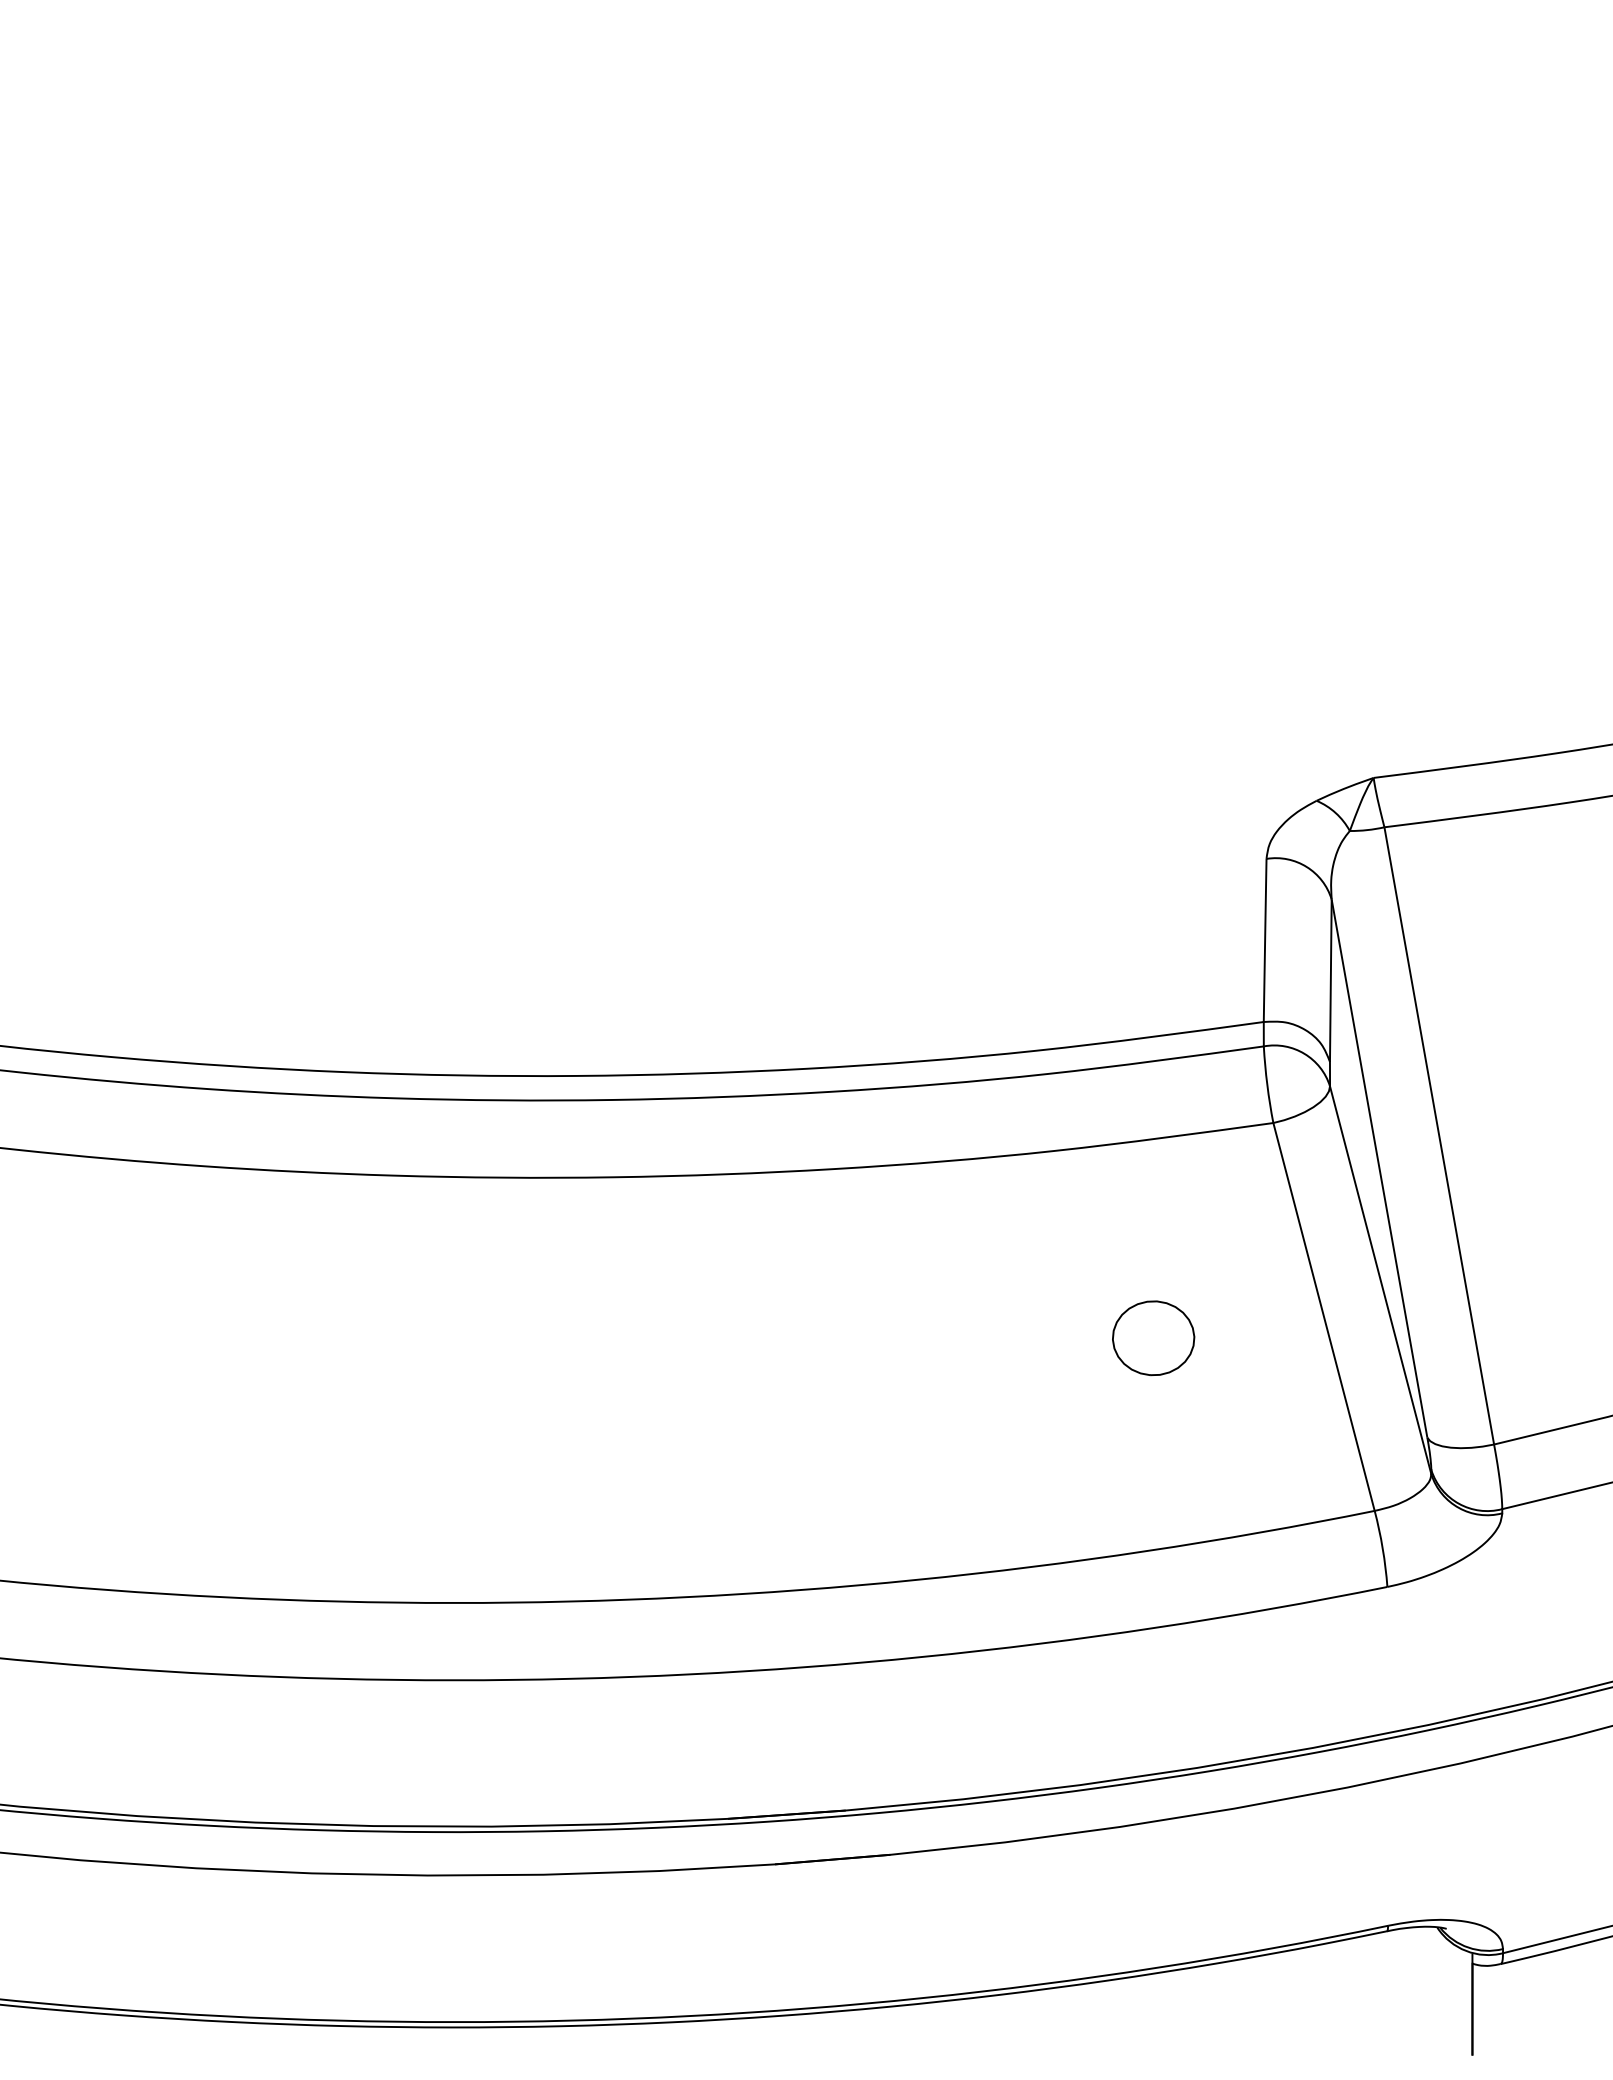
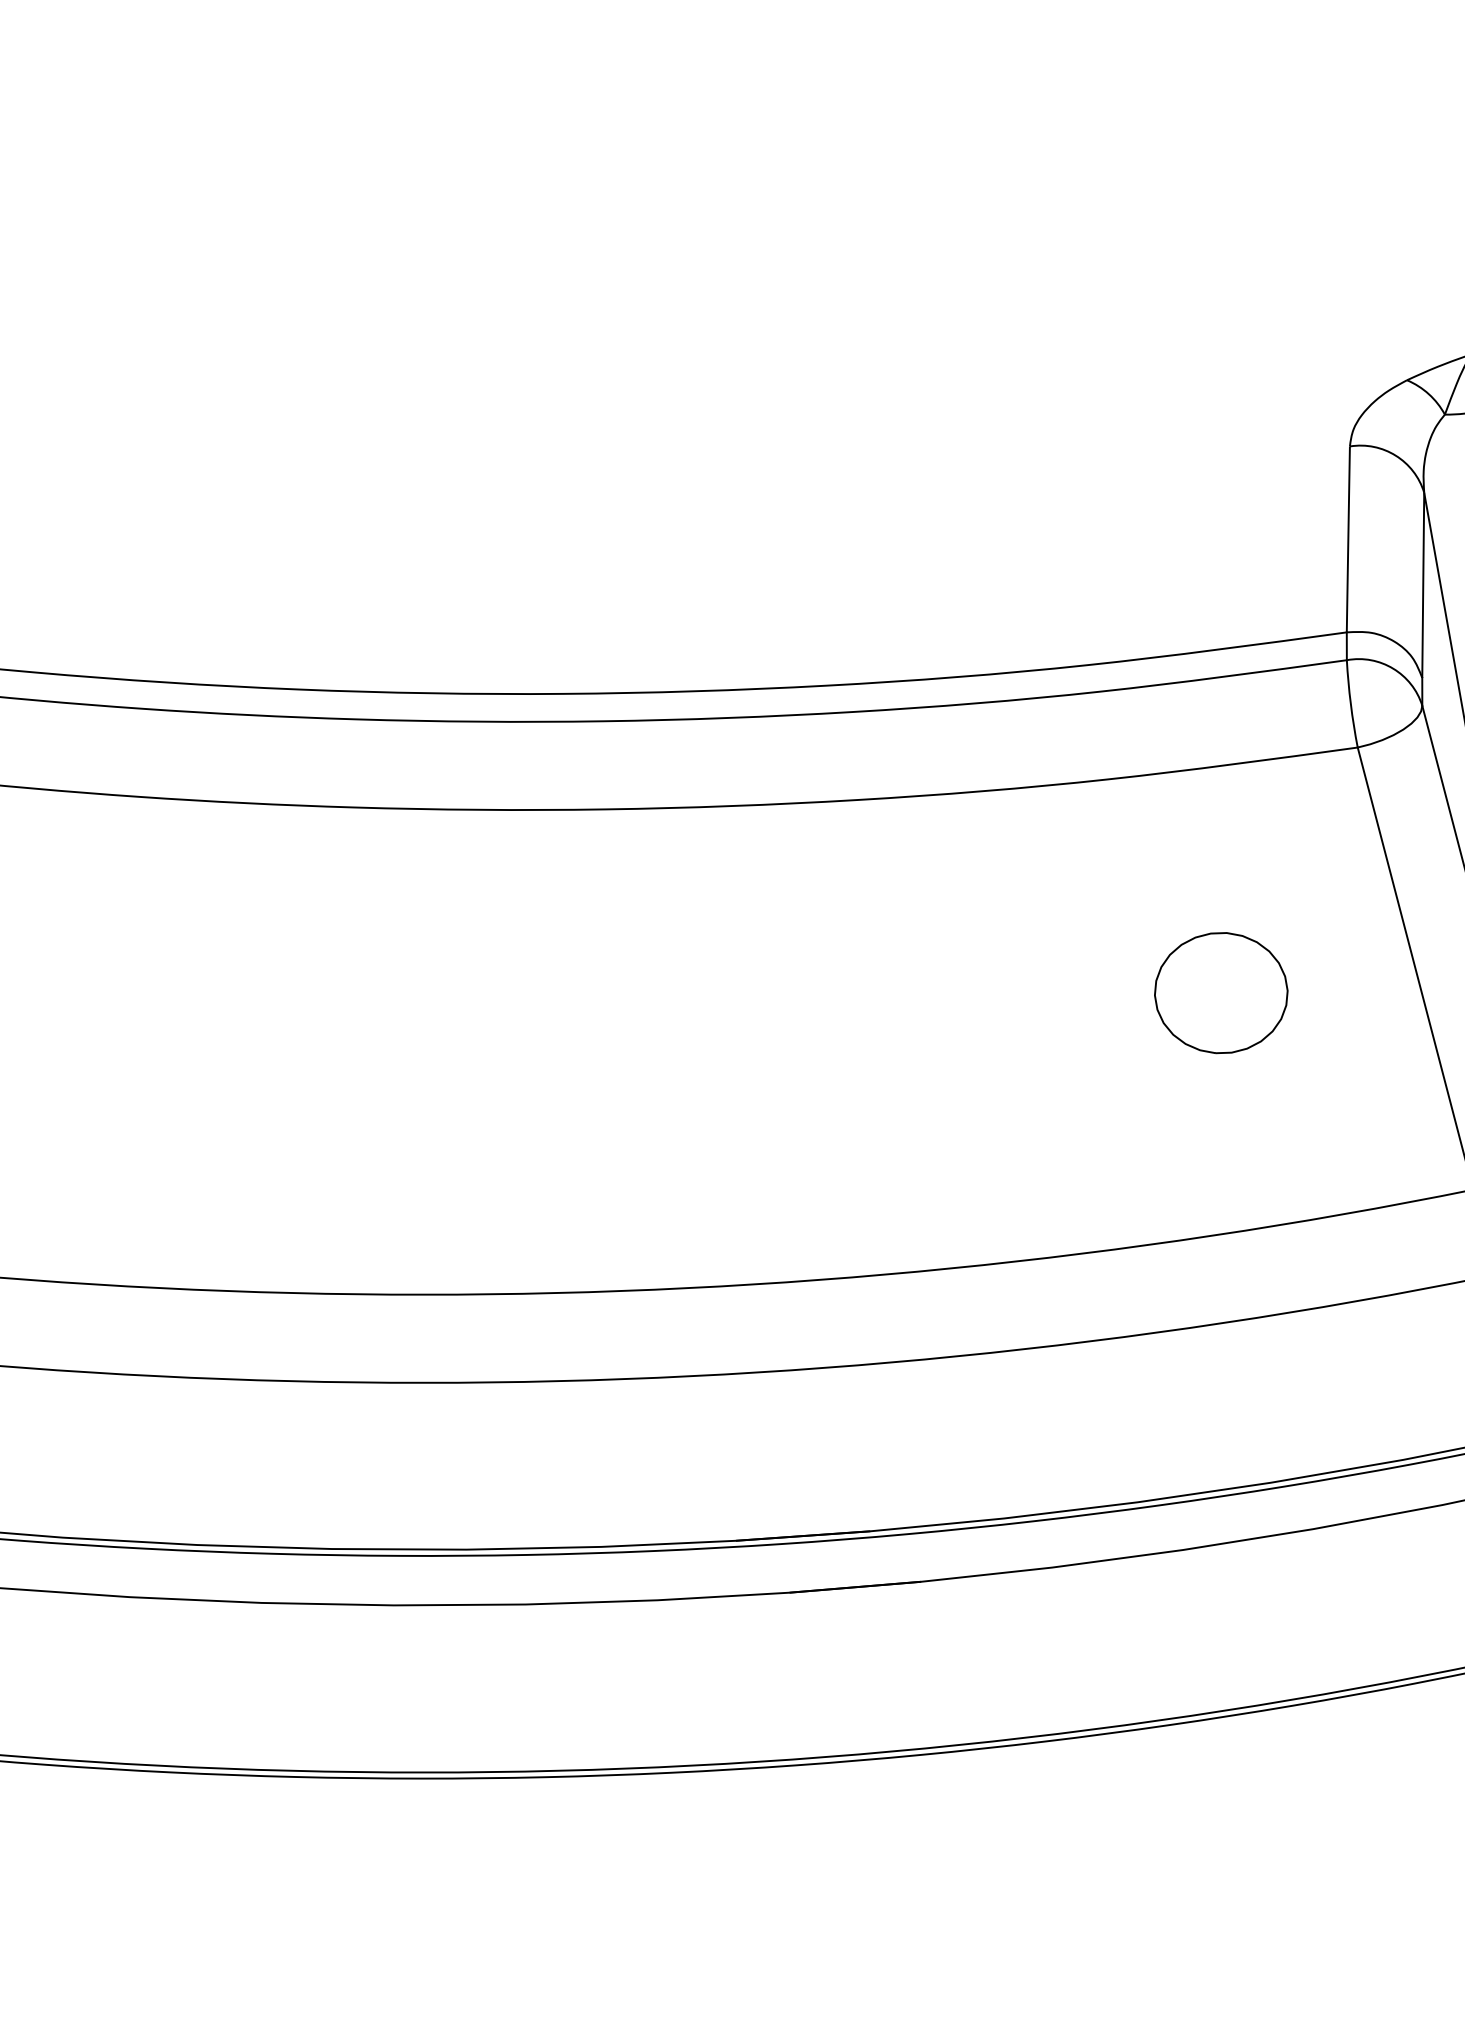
part: (1153, 1337) -> (1221, 992), size x1.43

